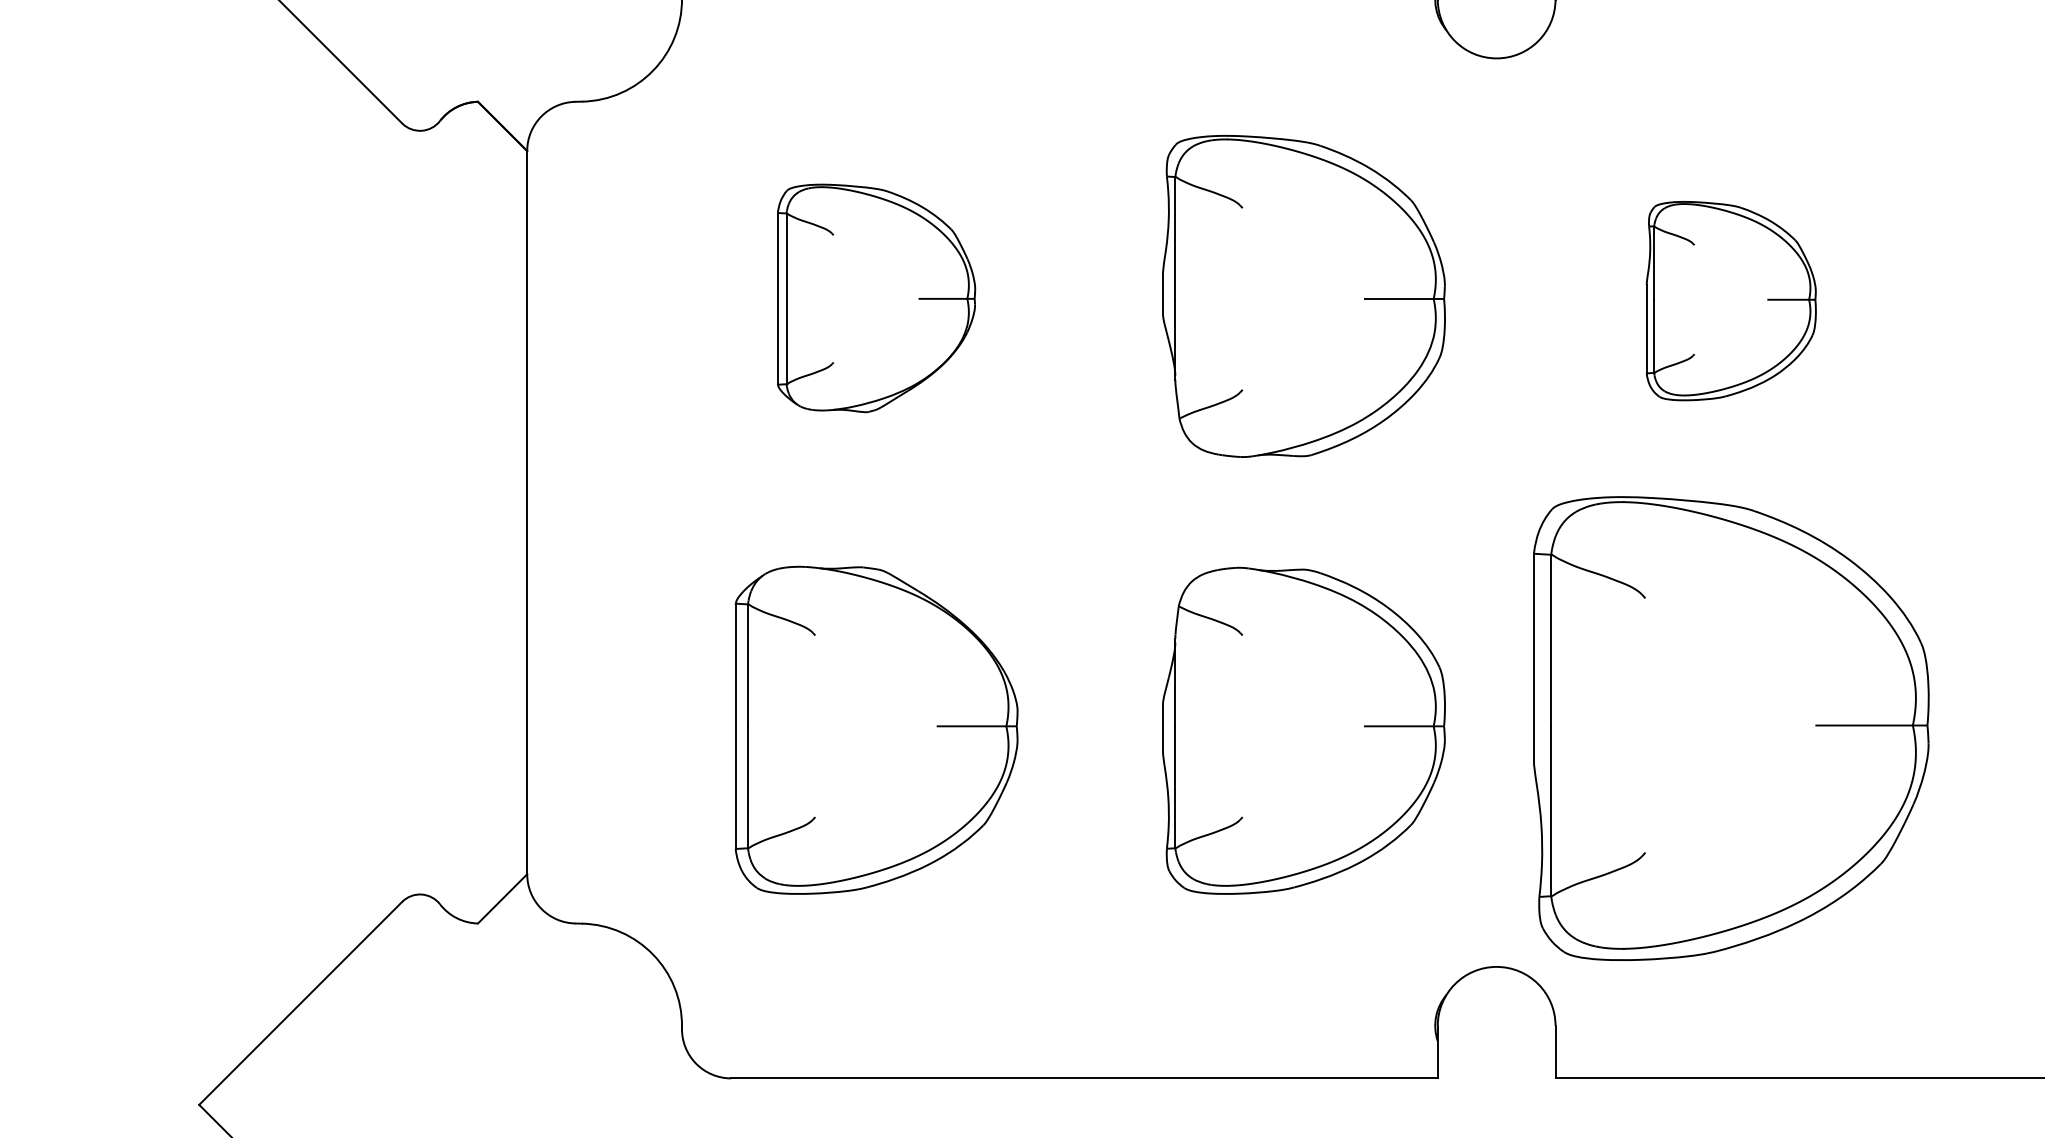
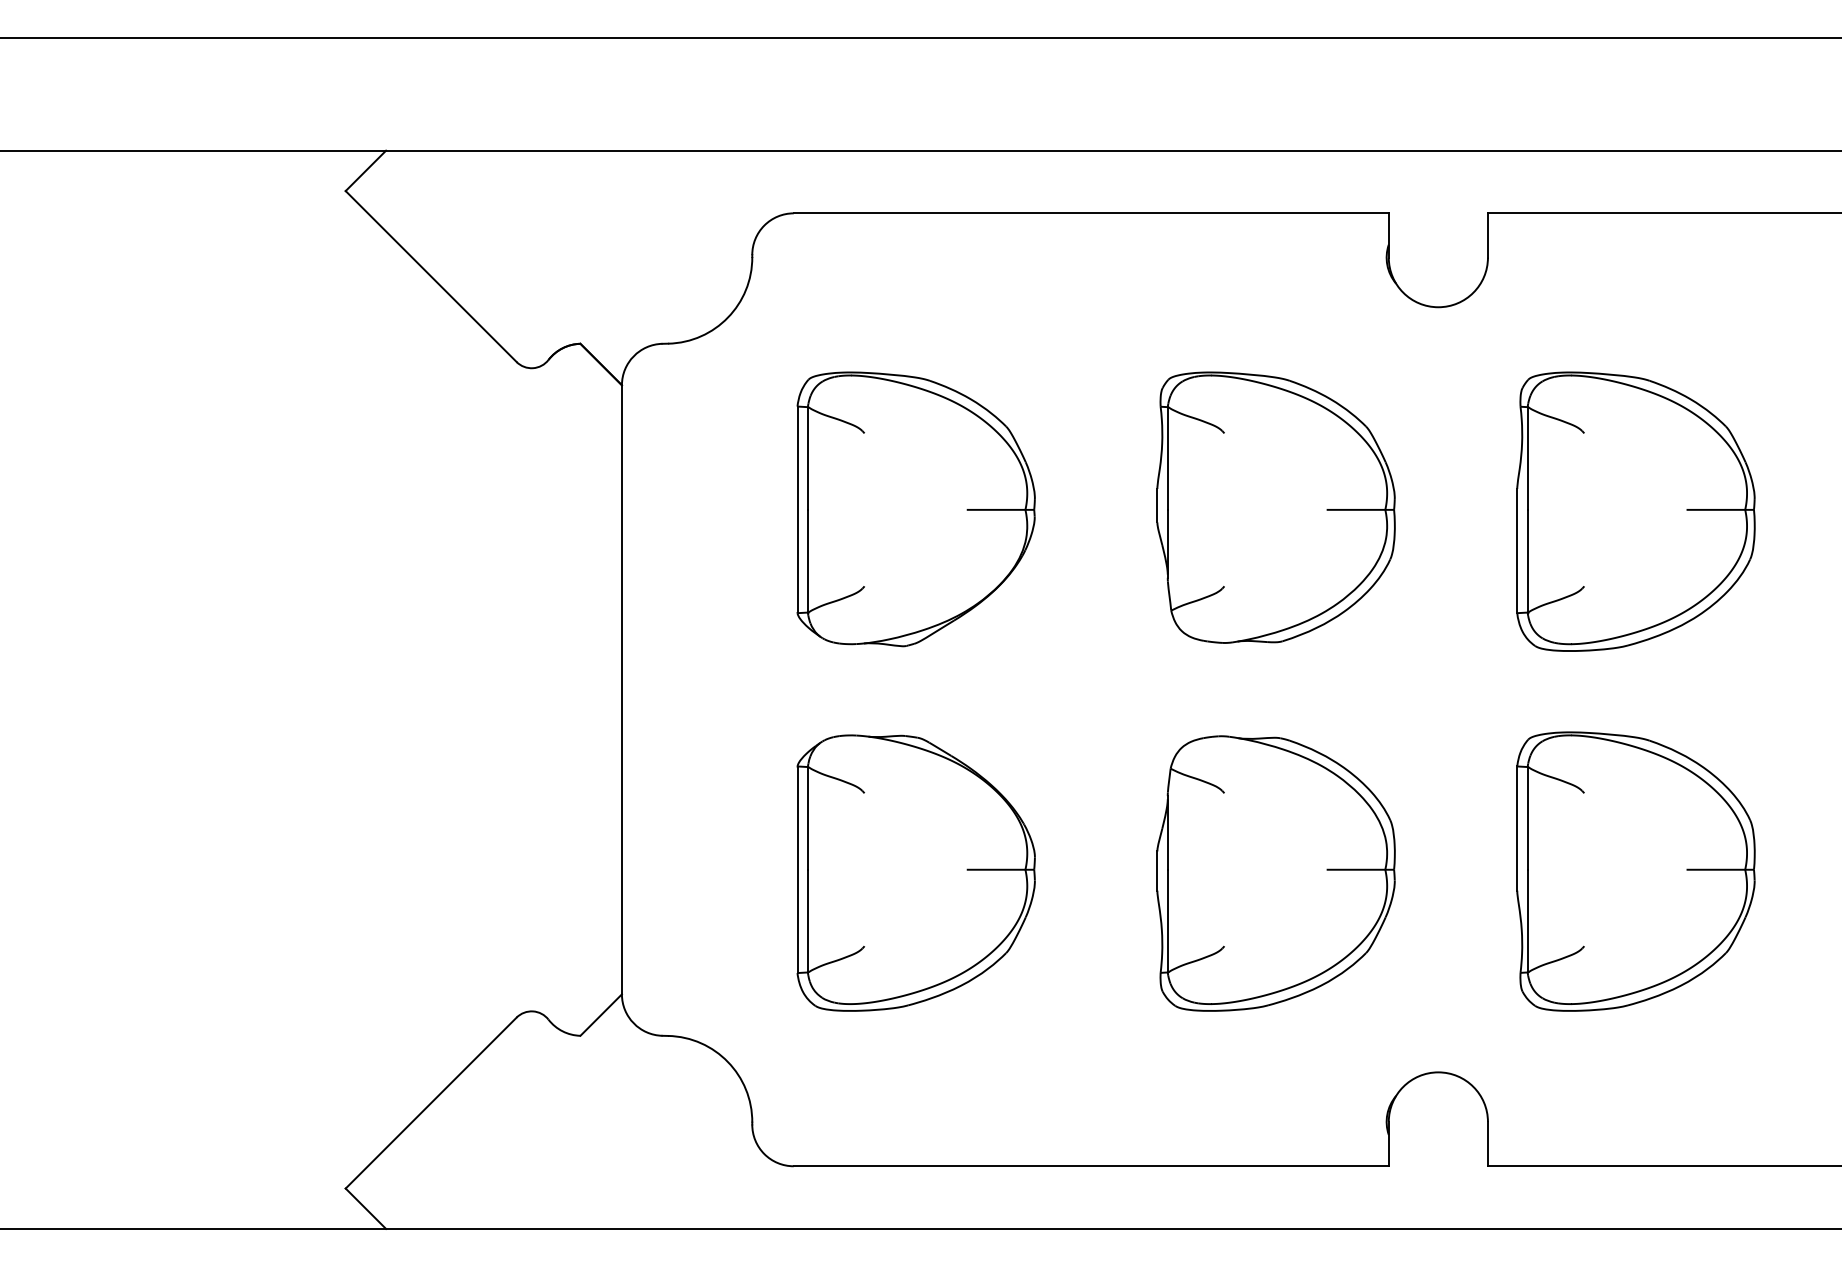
part: (875, 298) -> (915, 509), size x1.43
part: (1730, 300) -> (1635, 511), size x1.67
part: (1730, 728) -> (1635, 871), size x0.71

